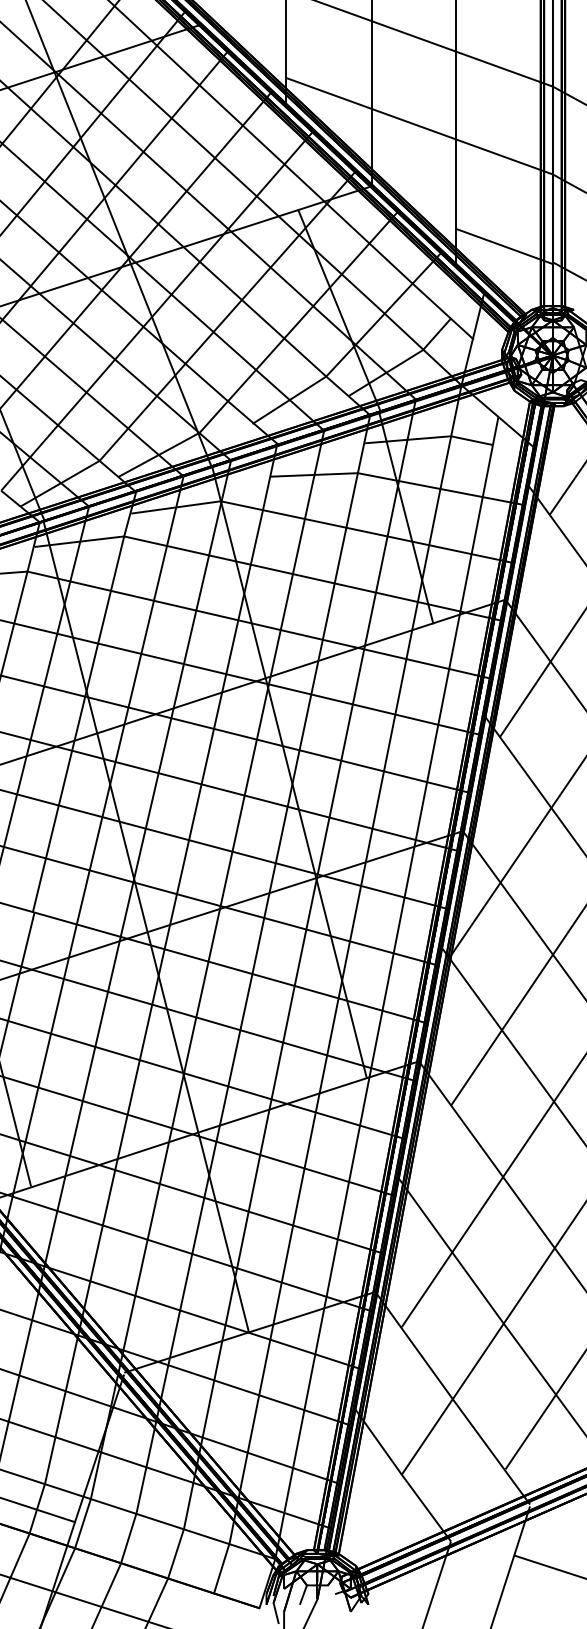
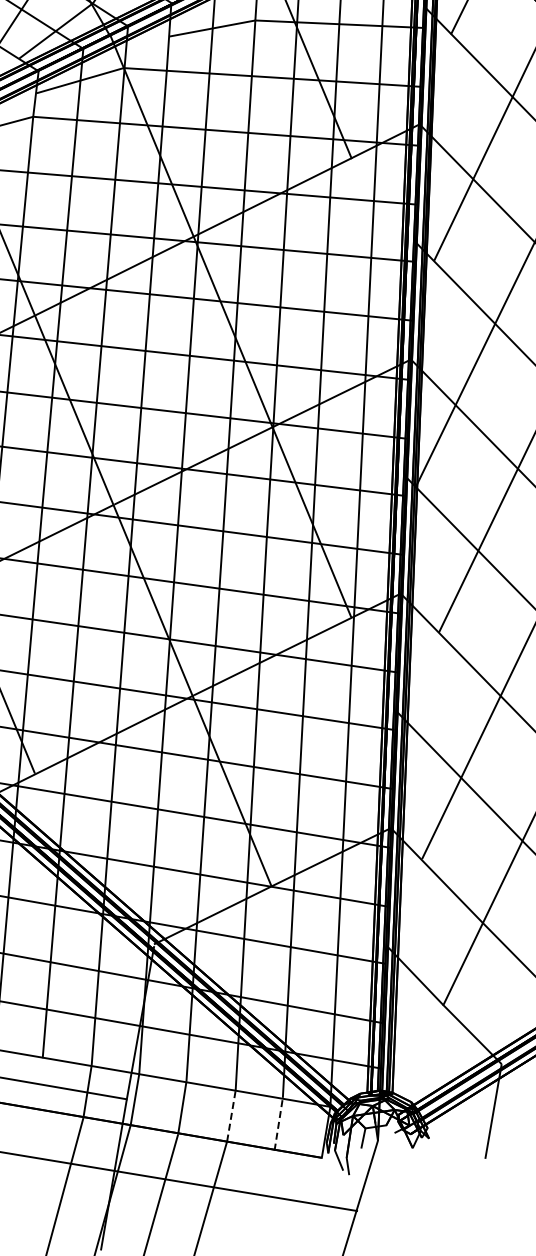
line: (176, 1553) -> (231, 1115), solid -> dashed
line: (221, 1568) -> (278, 1124), solid -> dashed

